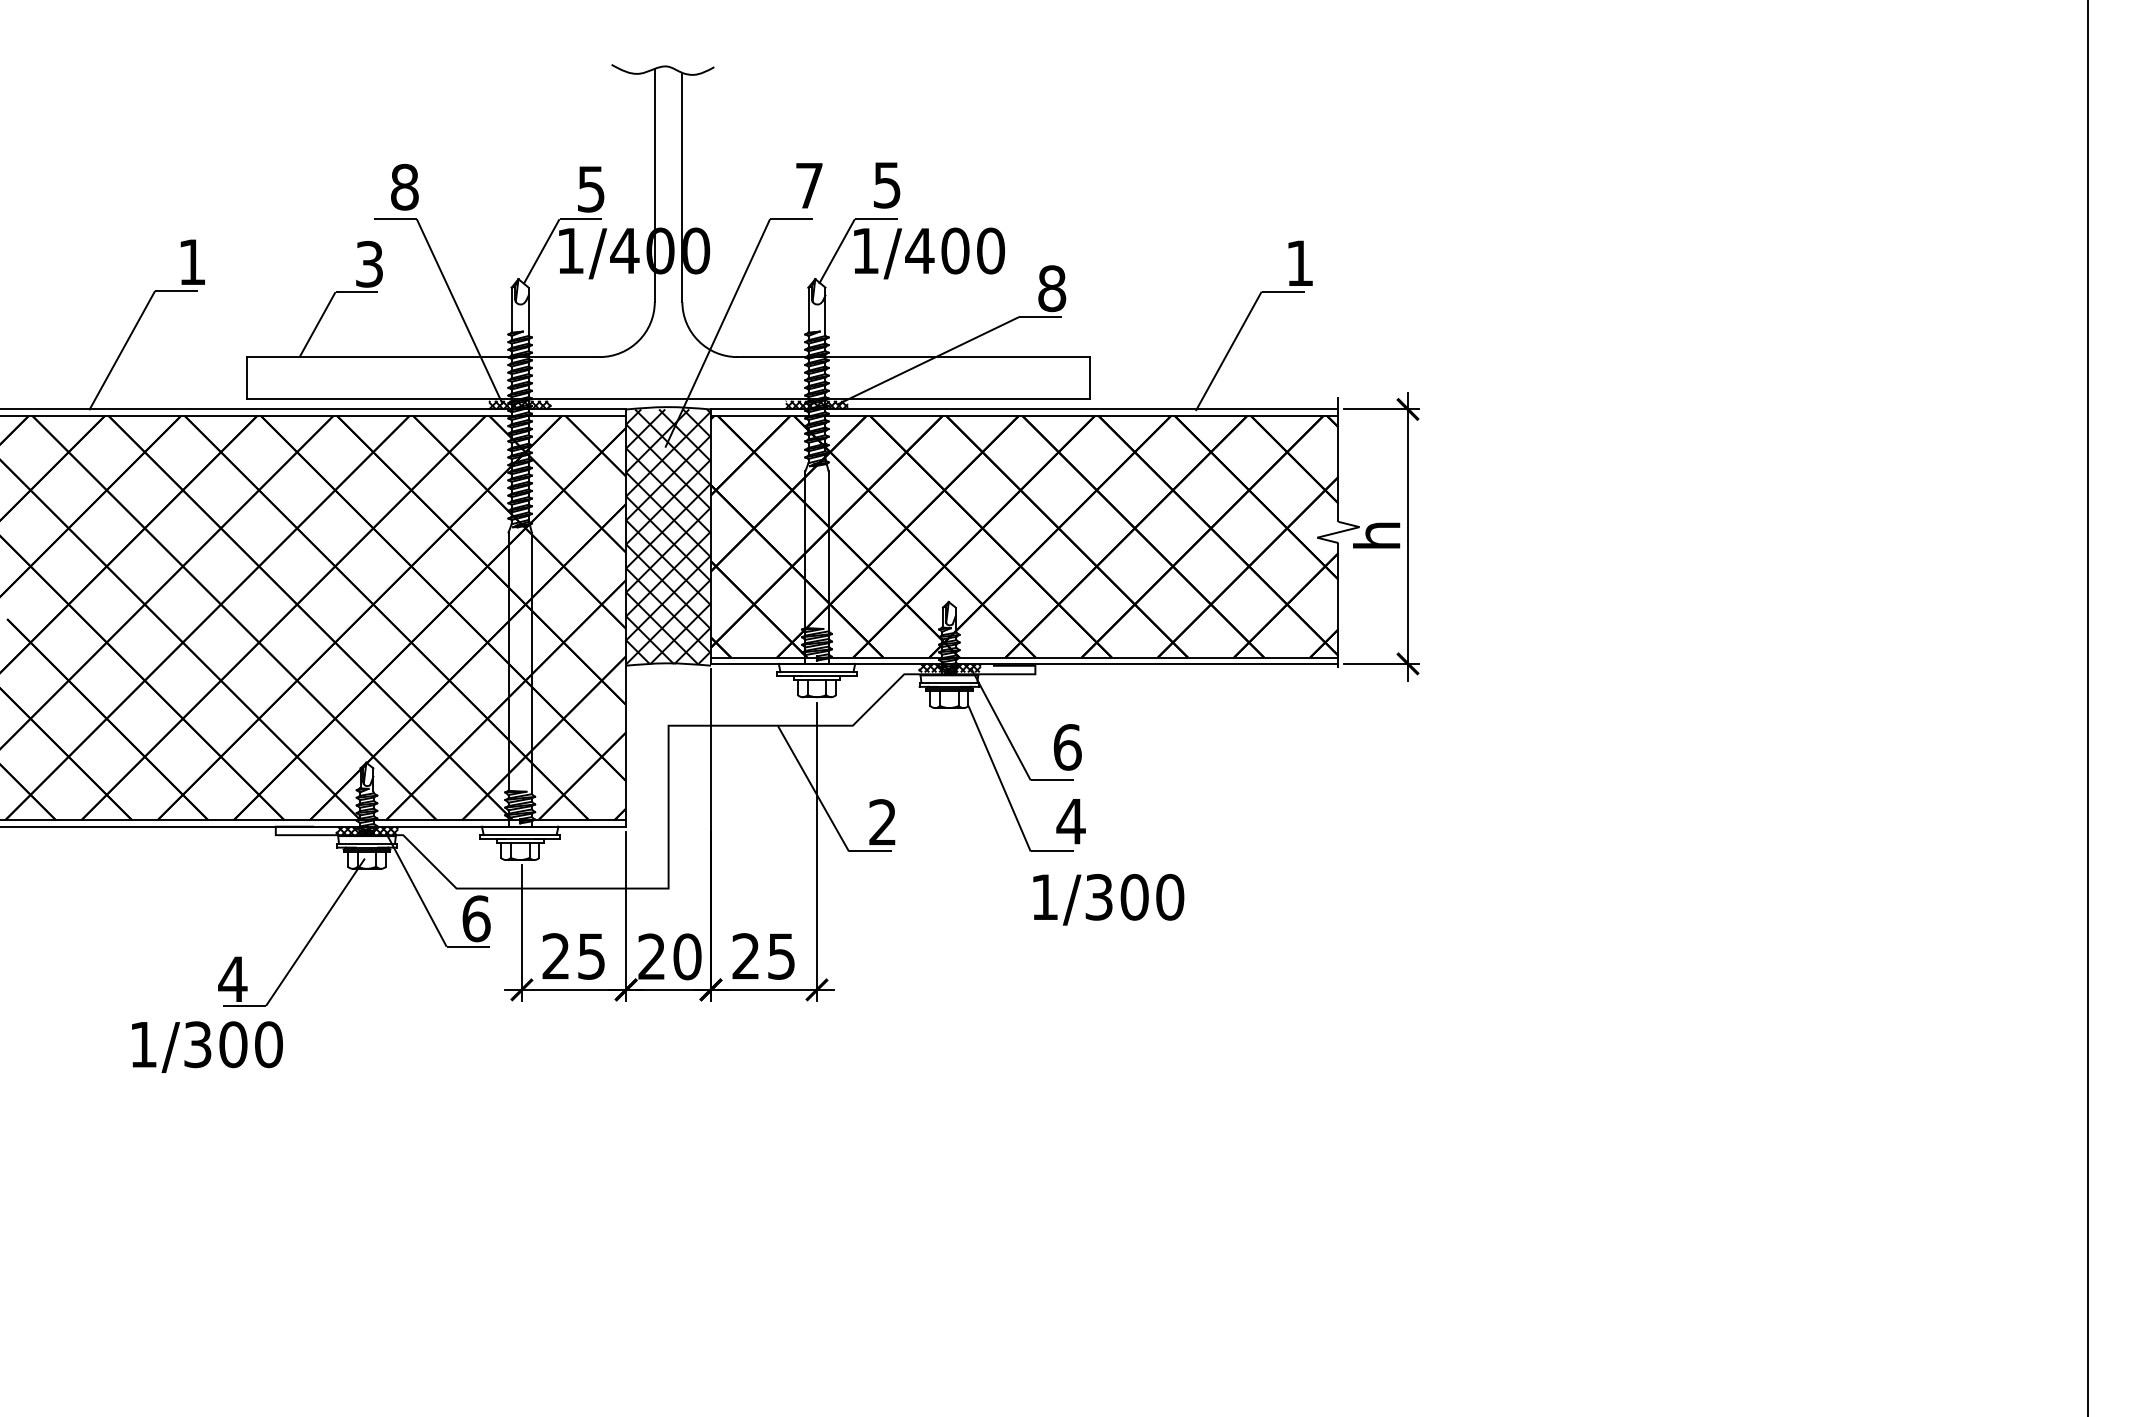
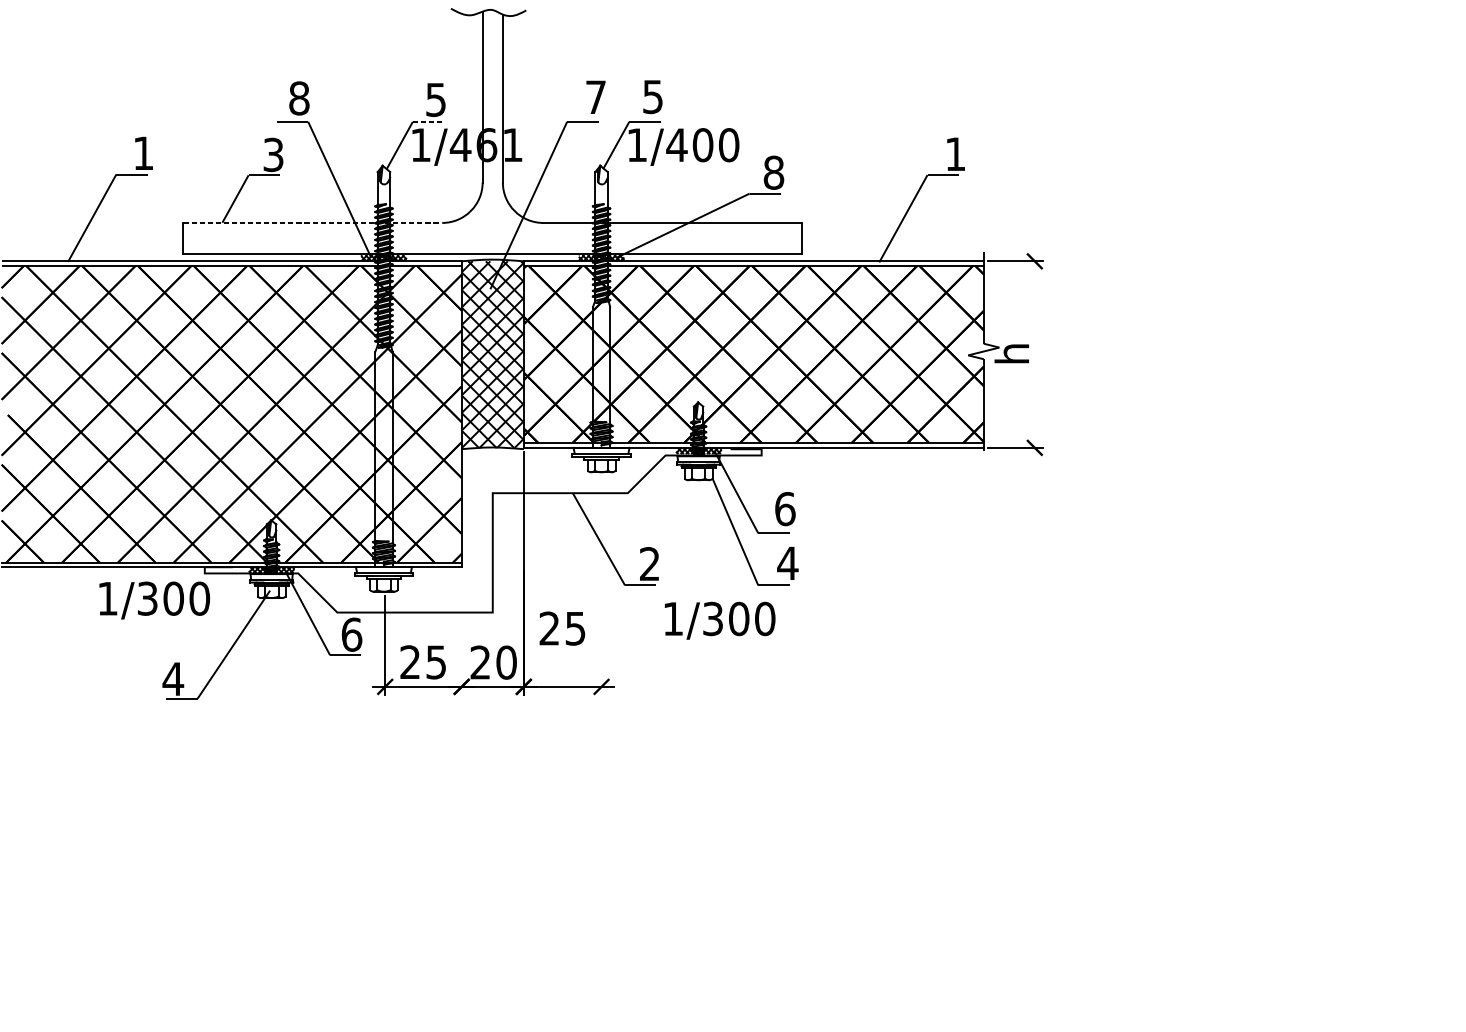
line: (581, 219) -> (428, 122), solid -> dashed
text: (678, 250) -> (500, 144), 1/400 -> 1/461
line: (423, 357) -> (313, 223), solid -> dashed
line: (1407, 536) -> (1034, 354), removed
line: (816, 851) -> (601, 585), removed
text: (1108, 899) -> (719, 620), moved
line: (626, 916) -> (461, 633), removed
text: (763, 956) -> (562, 628), moved
text: (207, 1046) -> (154, 600), moved

